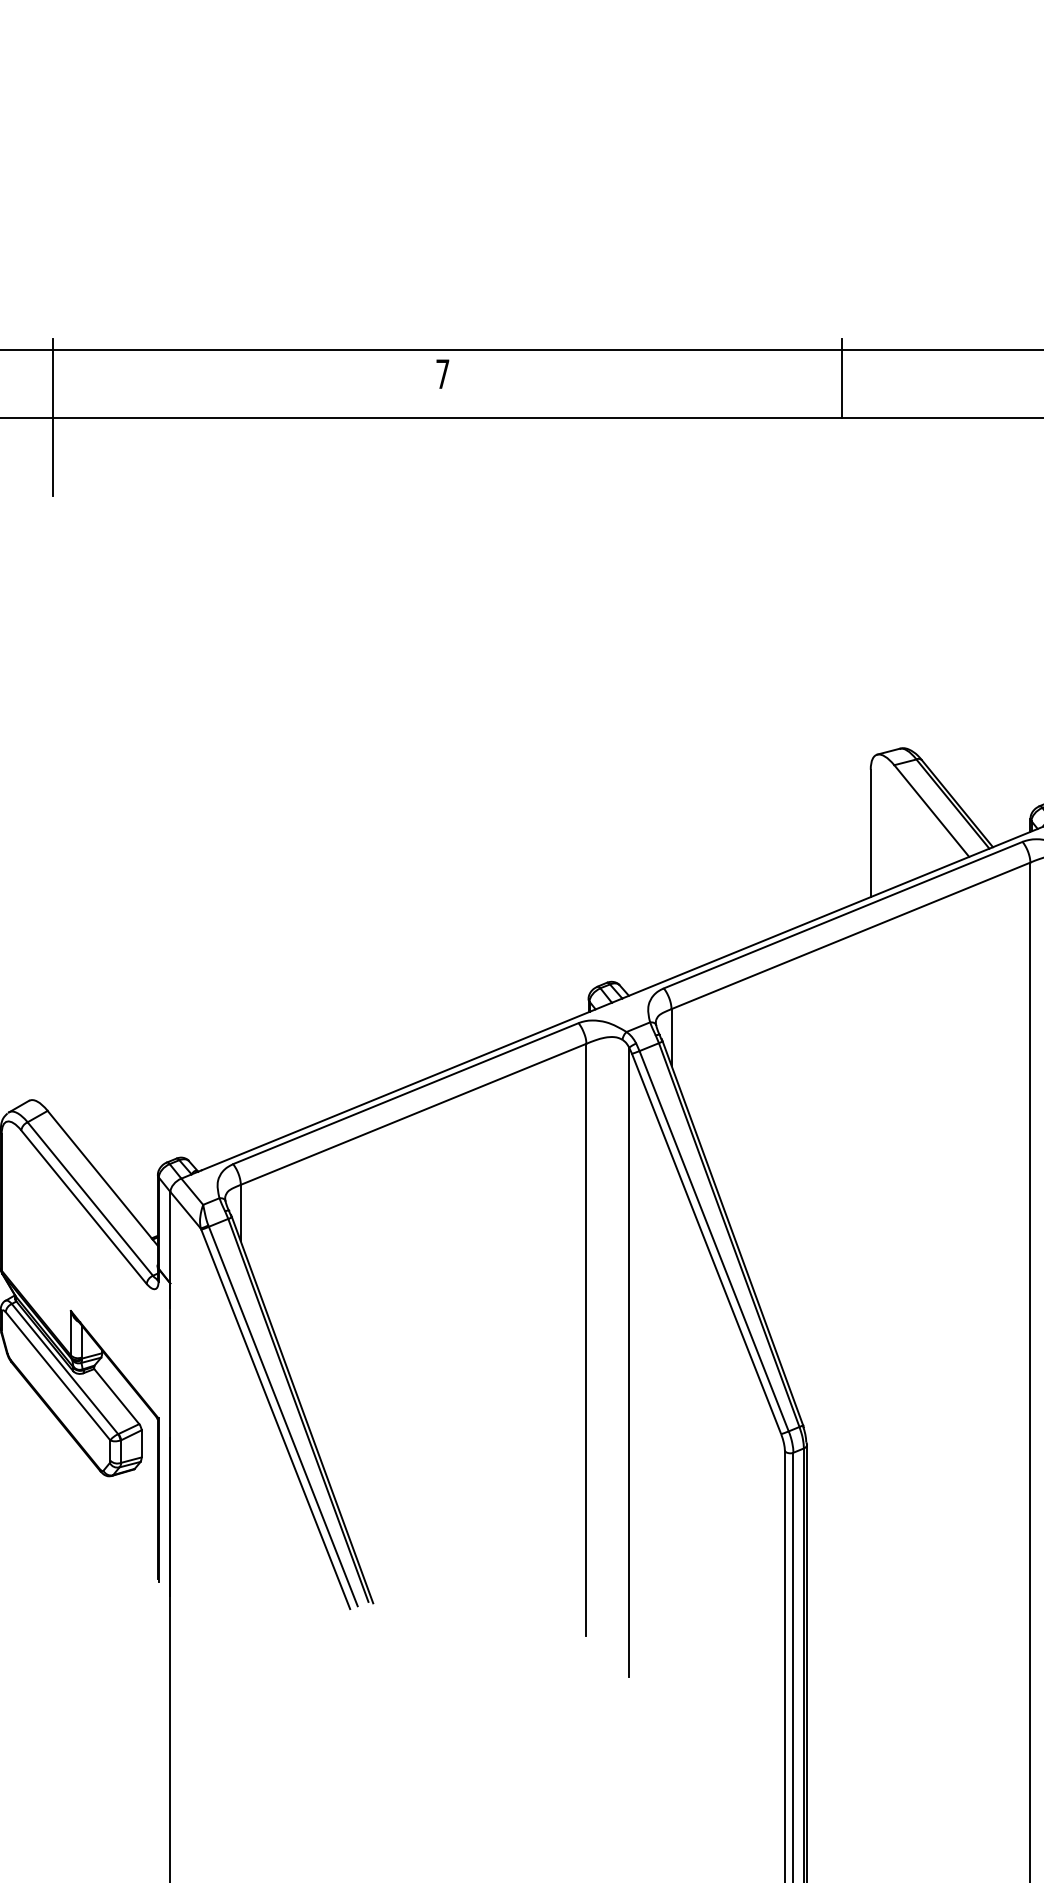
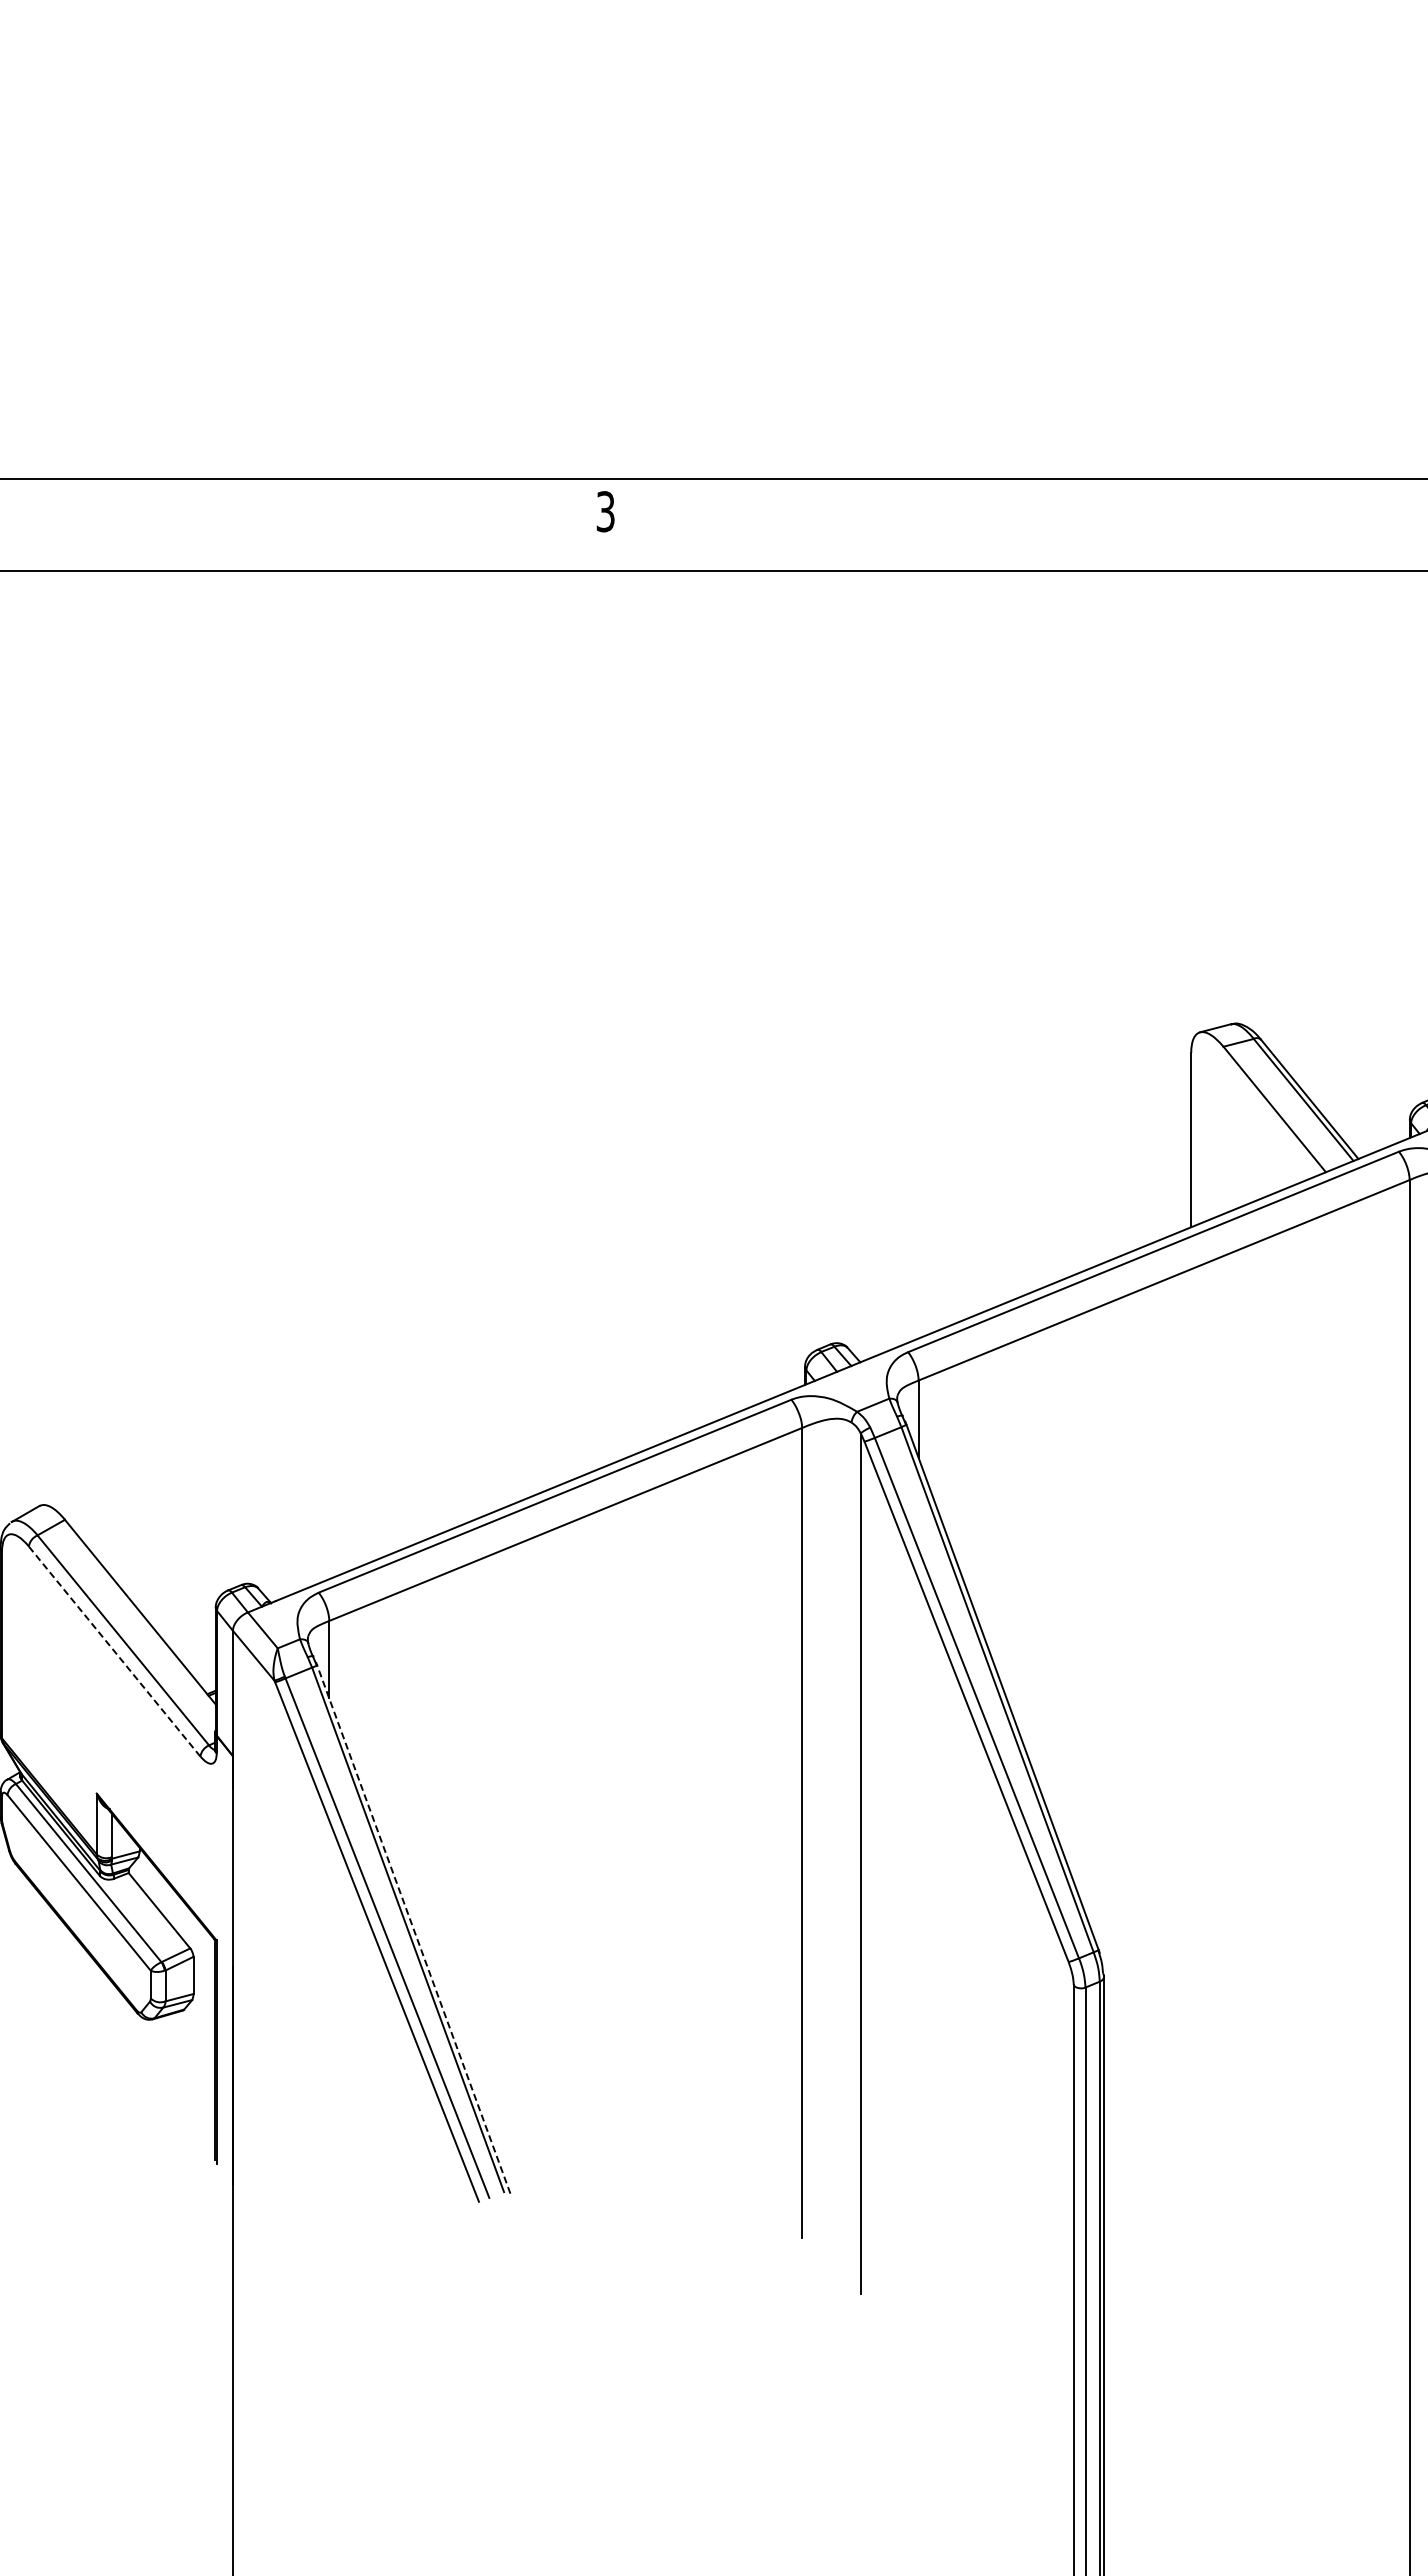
text: (442, 374) -> (605, 511), 7 -> 3
line: (842, 378) -> (1152, 517), removed
line: (52, 417) -> (71, 571), removed
line: (83, 1207) -> (114, 1651), solid -> dashed
line: (302, 1408) -> (413, 1927), solid -> dashed

